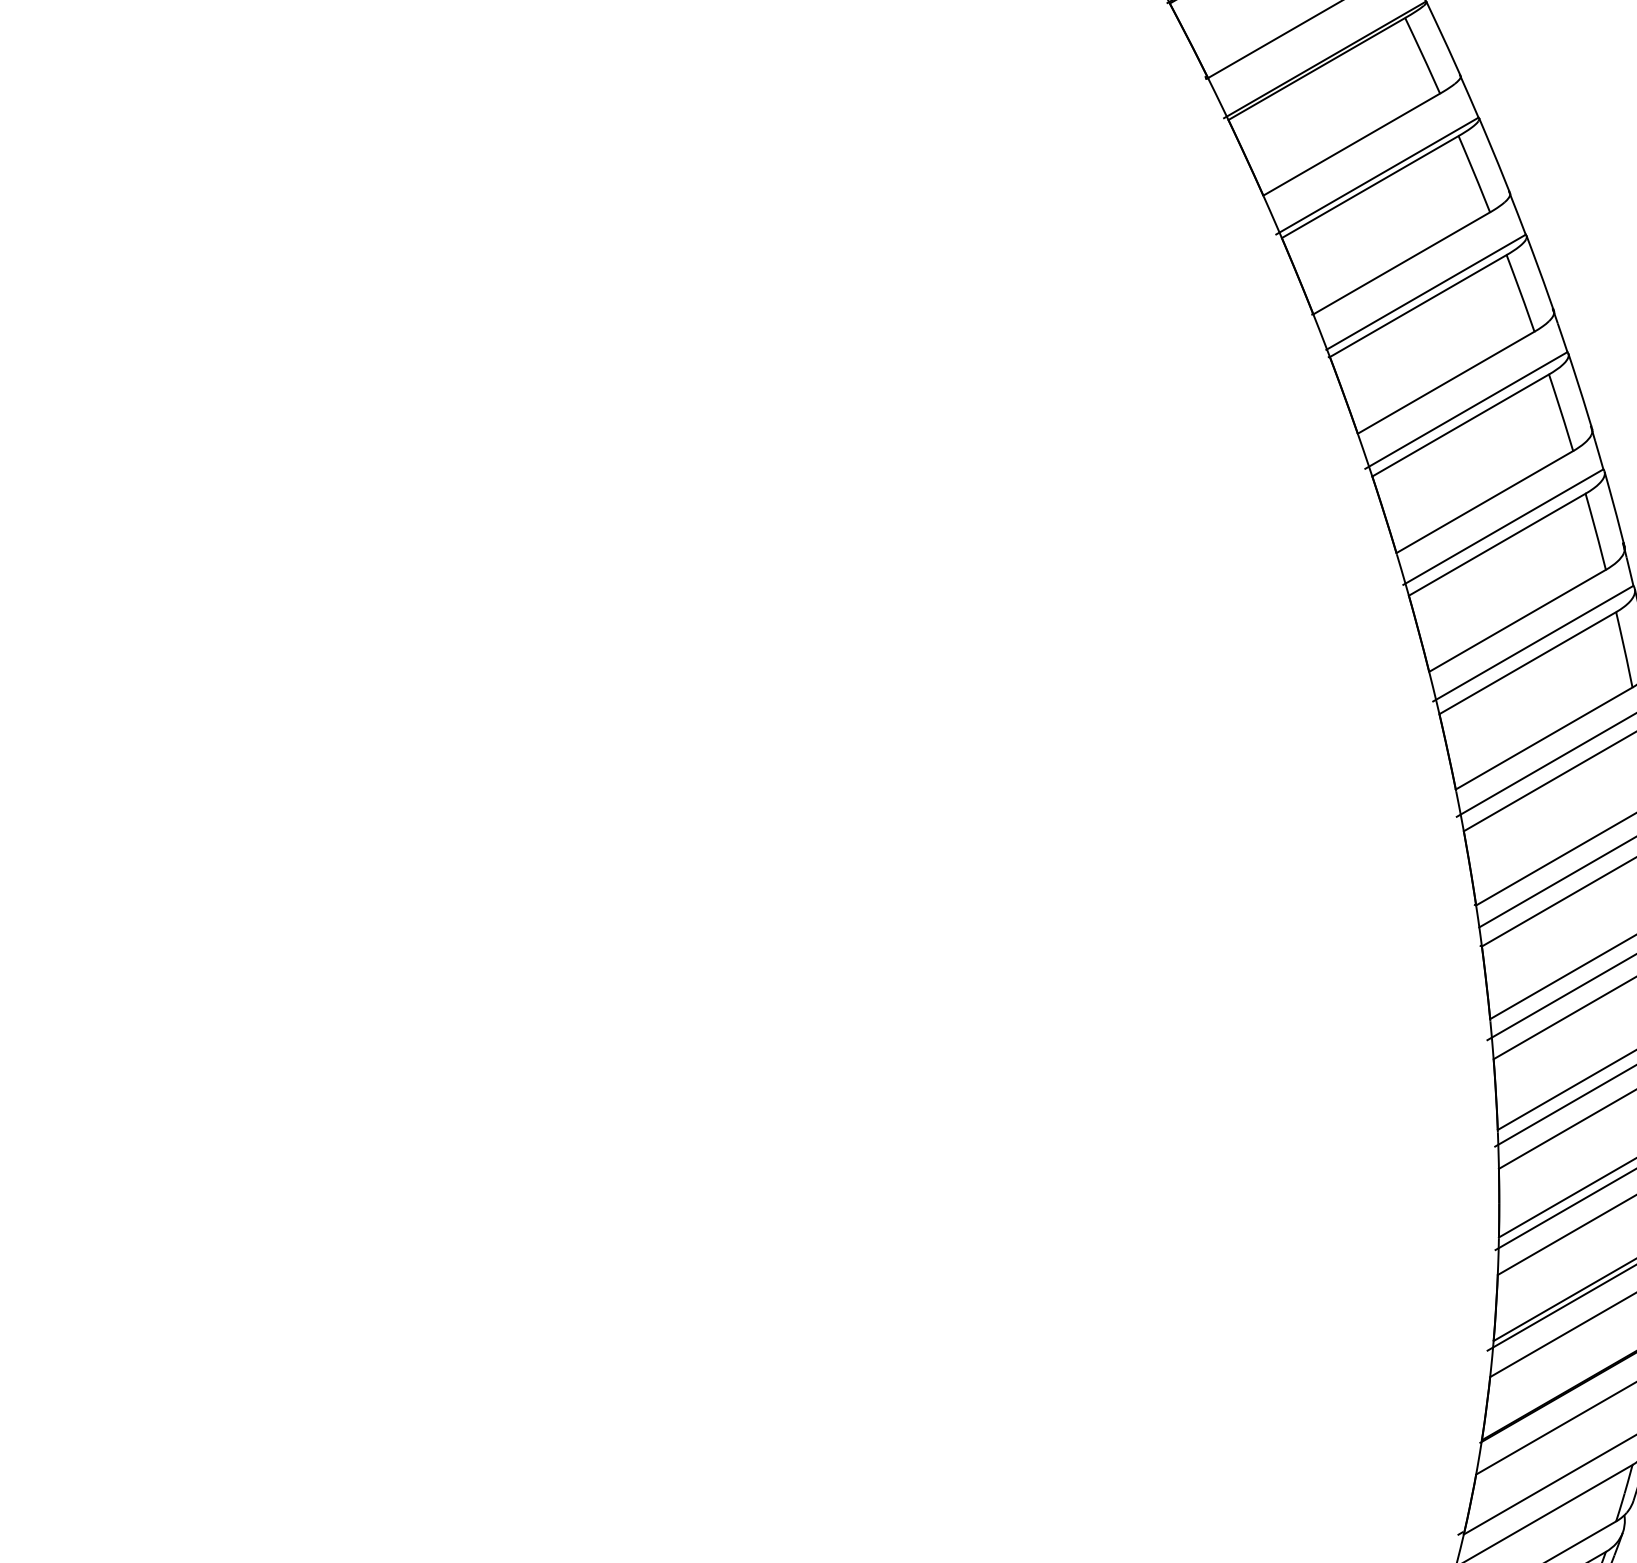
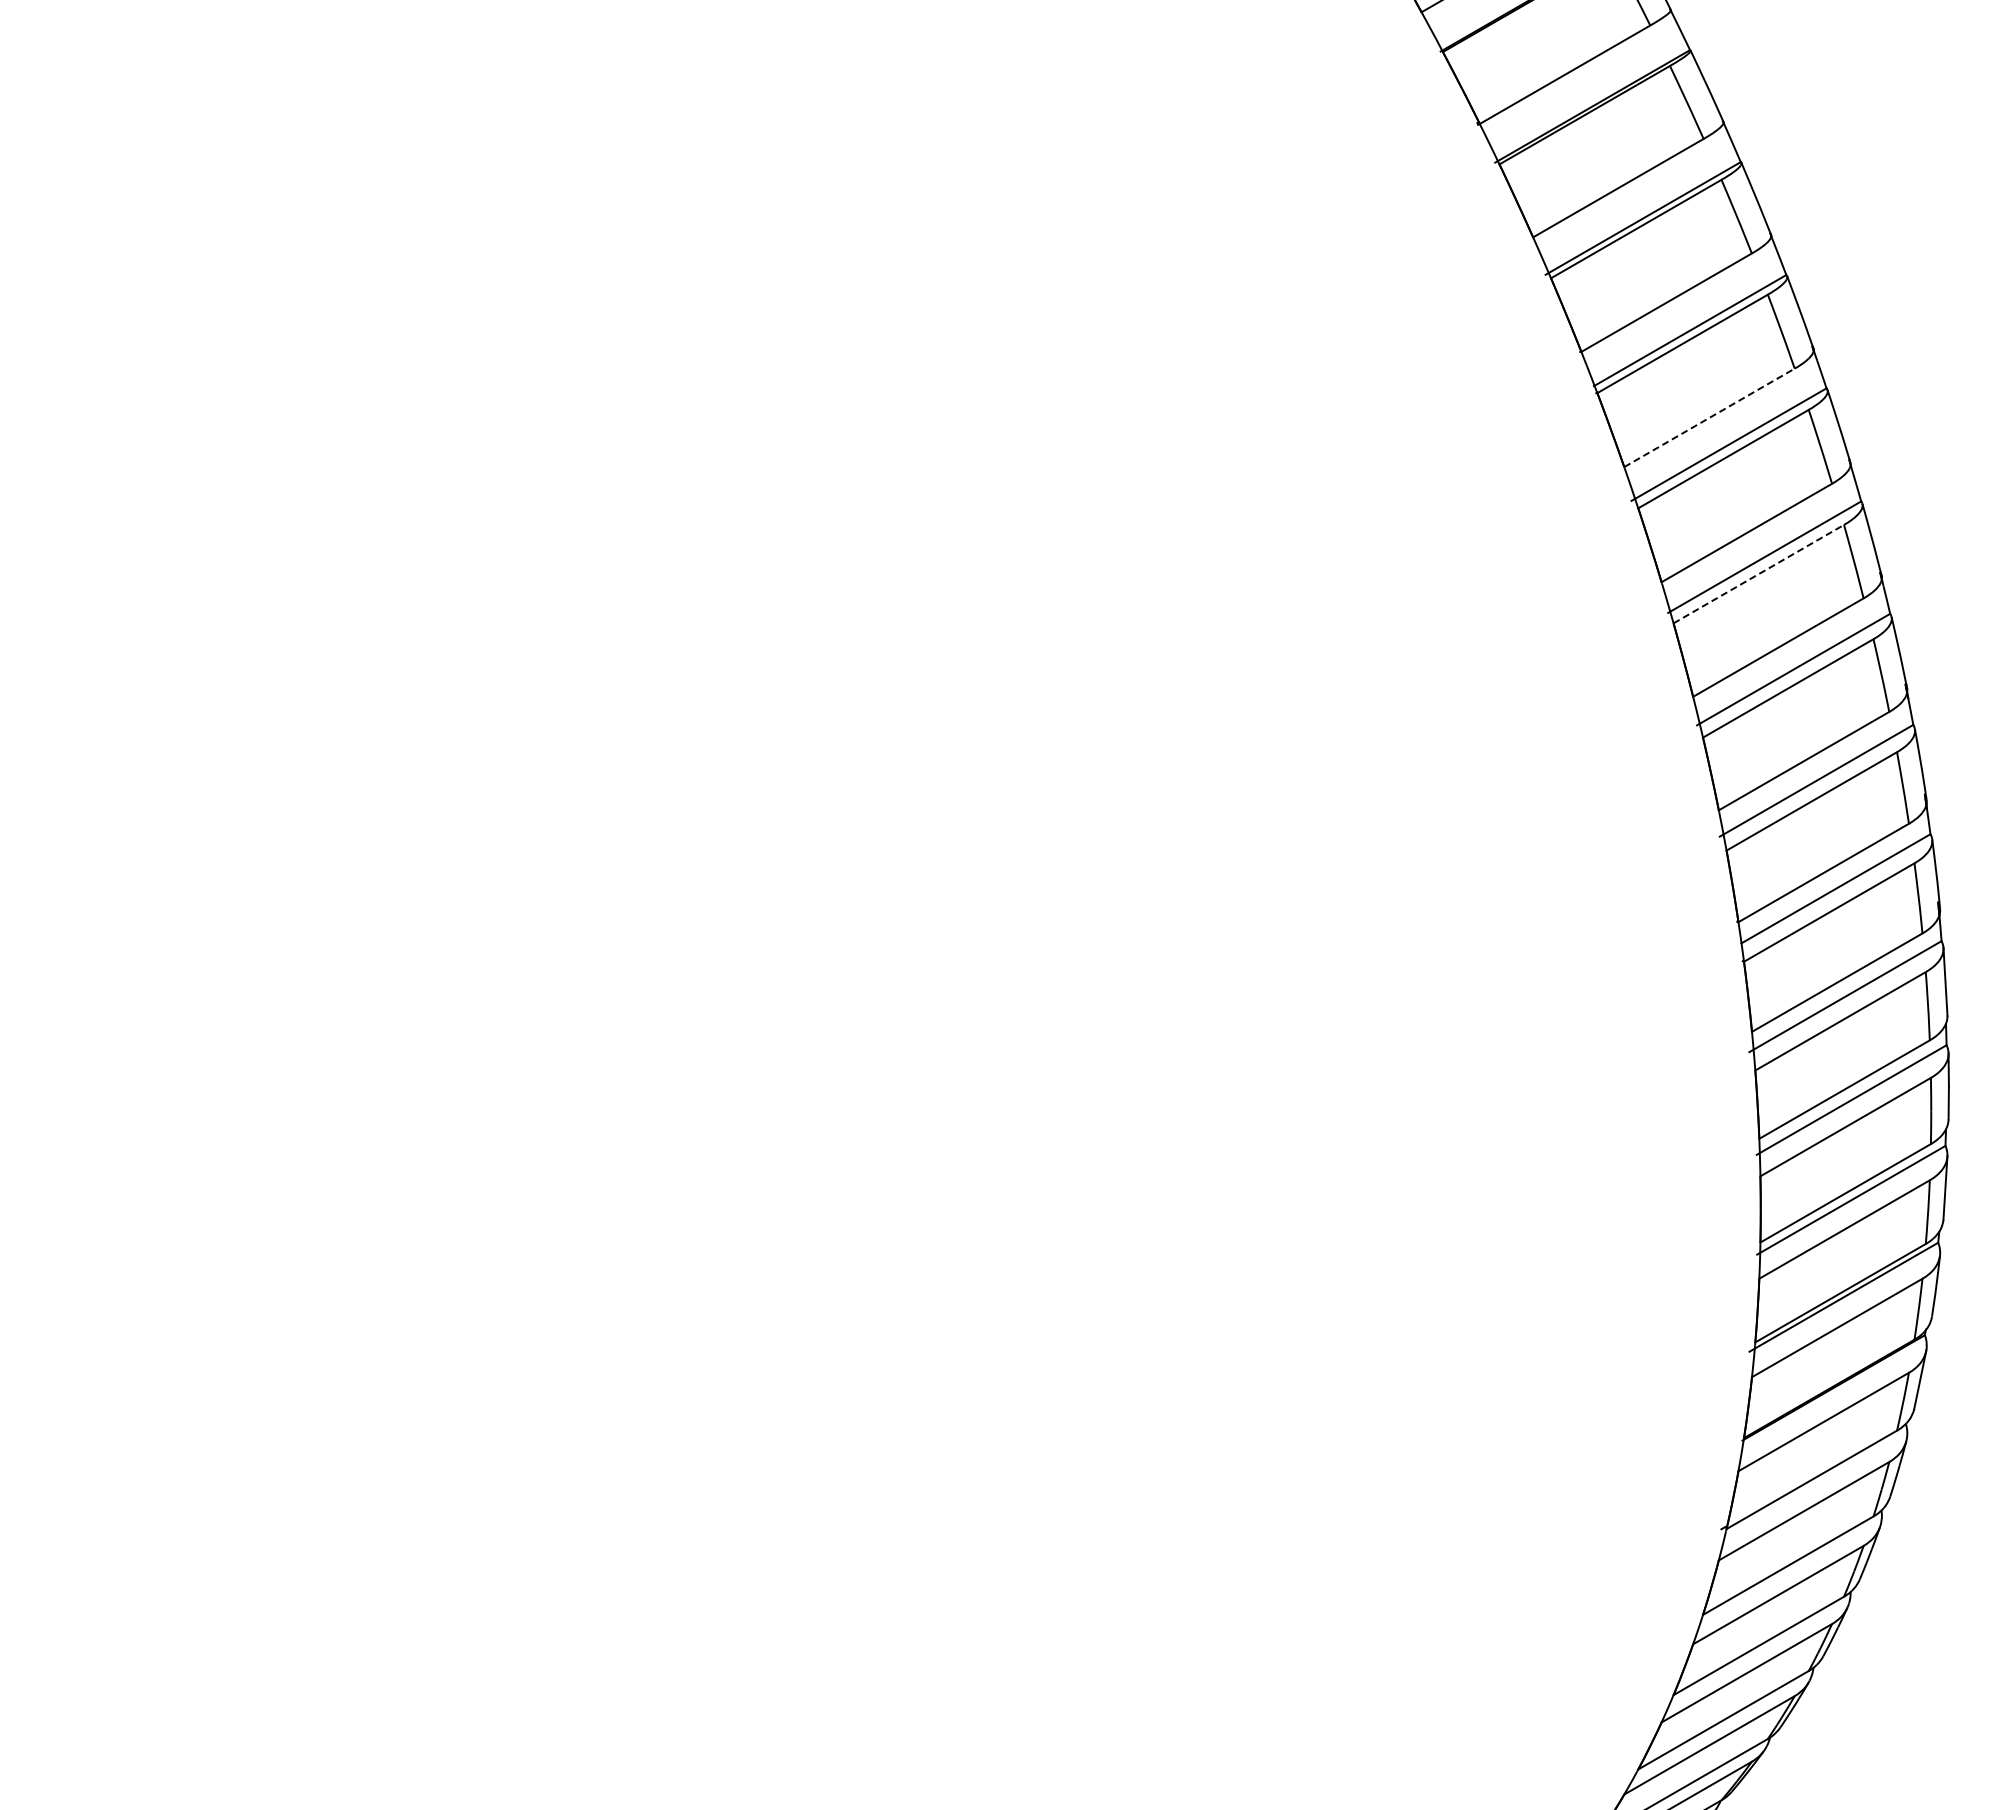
line: (1446, 382) -> (1709, 417), solid -> dashed
line: (1497, 544) -> (1759, 573), solid -> dashed

